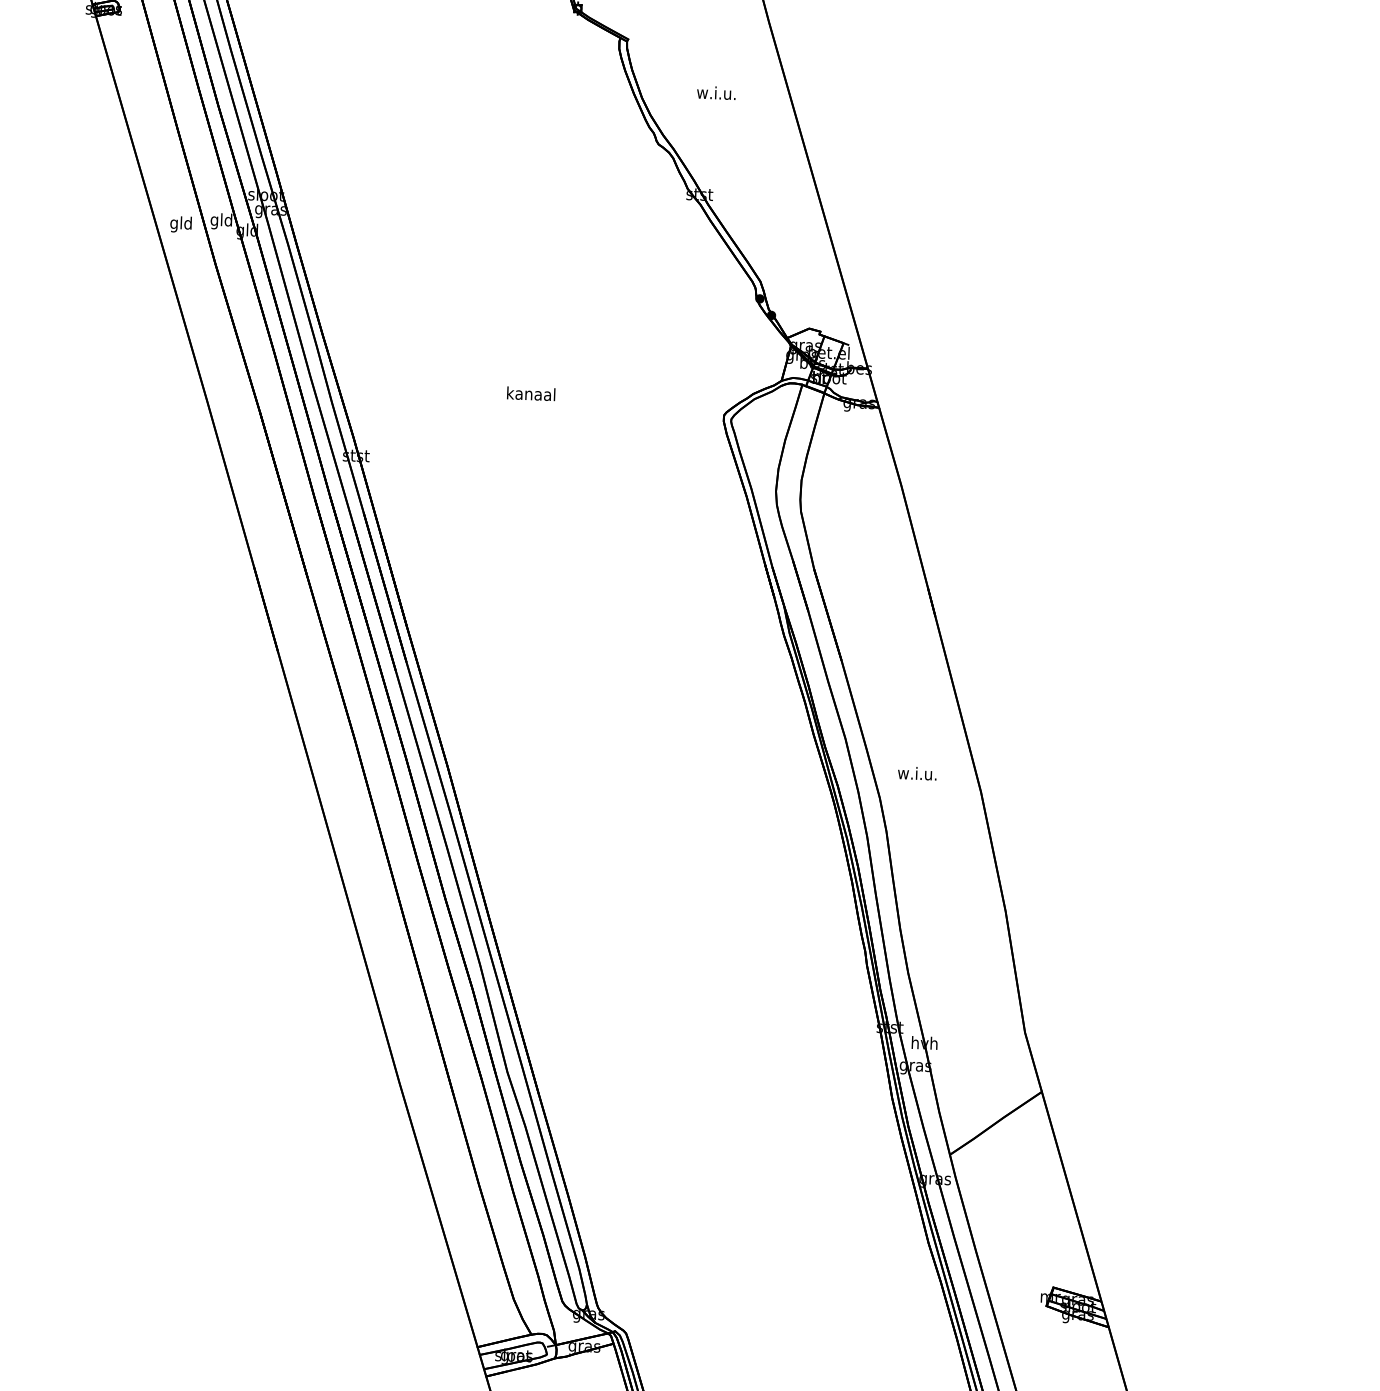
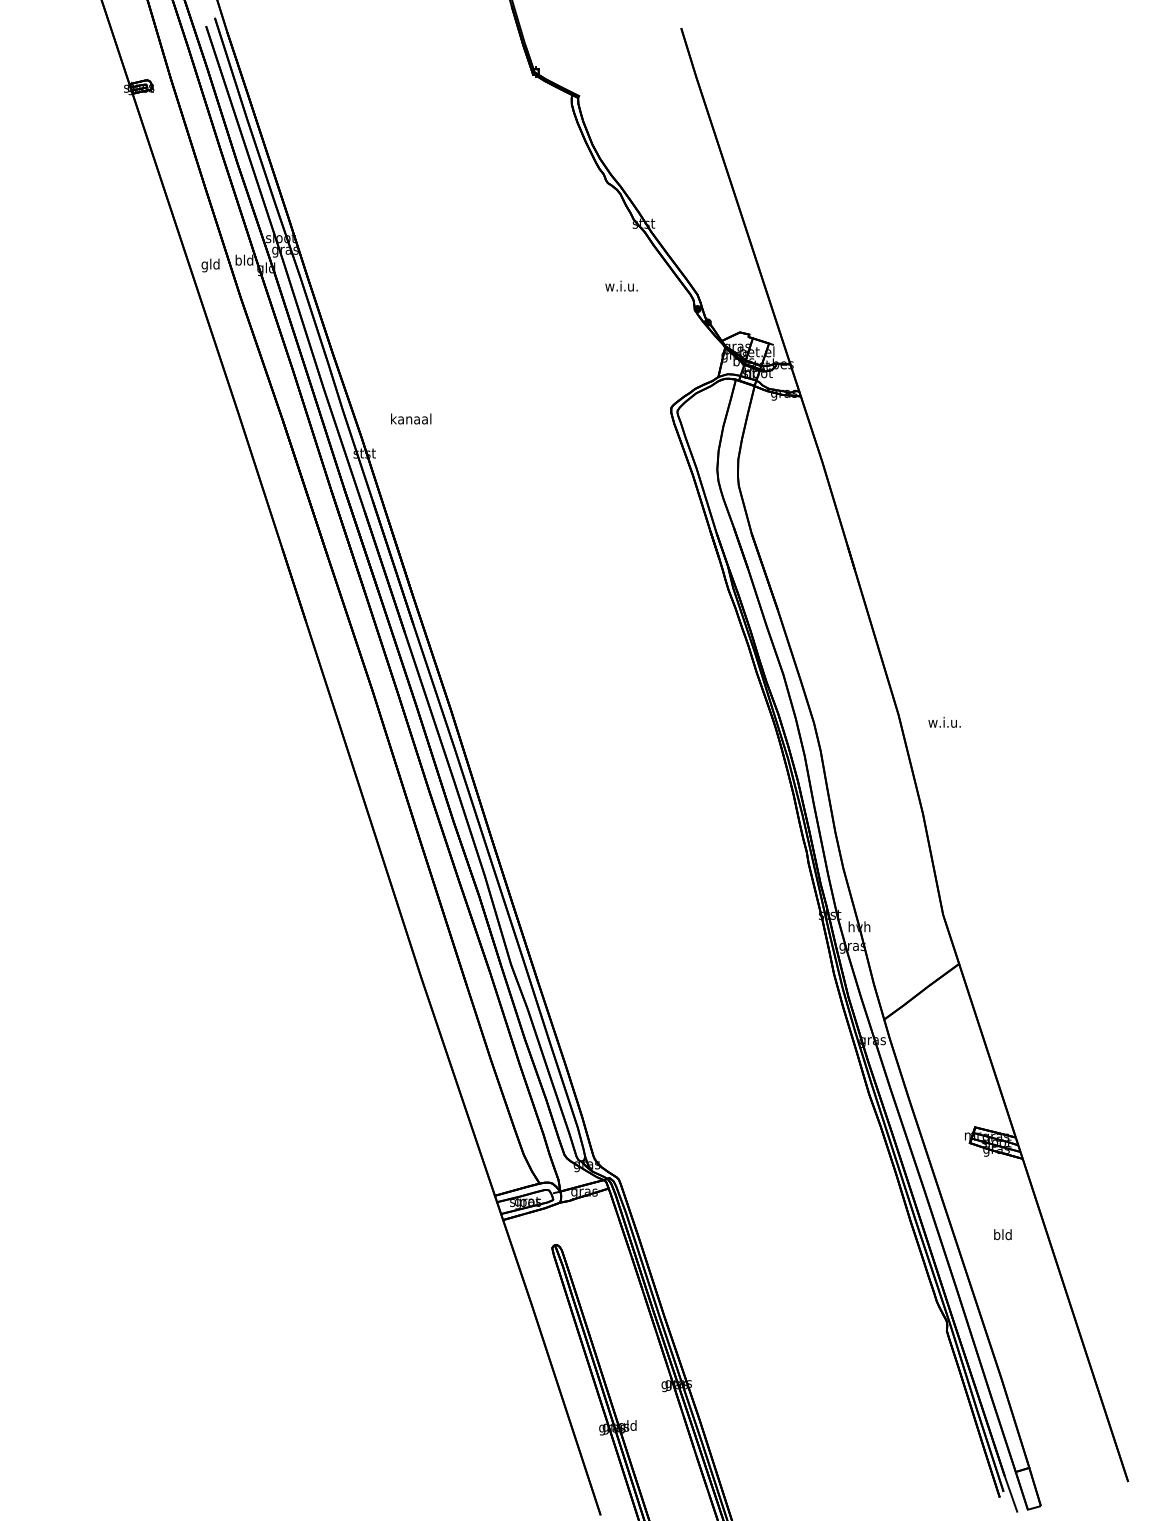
text: (716, 92) -> (621, 285), moved
text: (214, 221) -> (238, 261), gld -> bld
text: (531, 393) -> (411, 418), moved
text: (917, 773) -> (944, 722), moved

